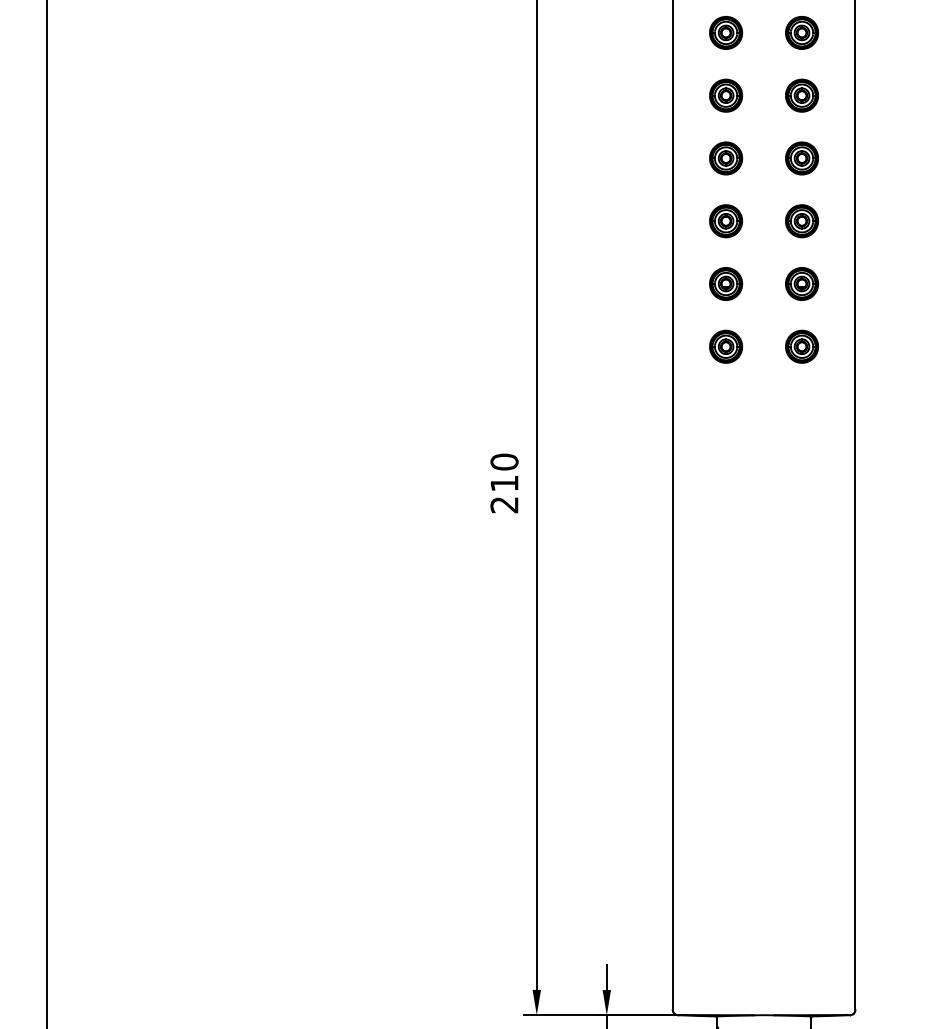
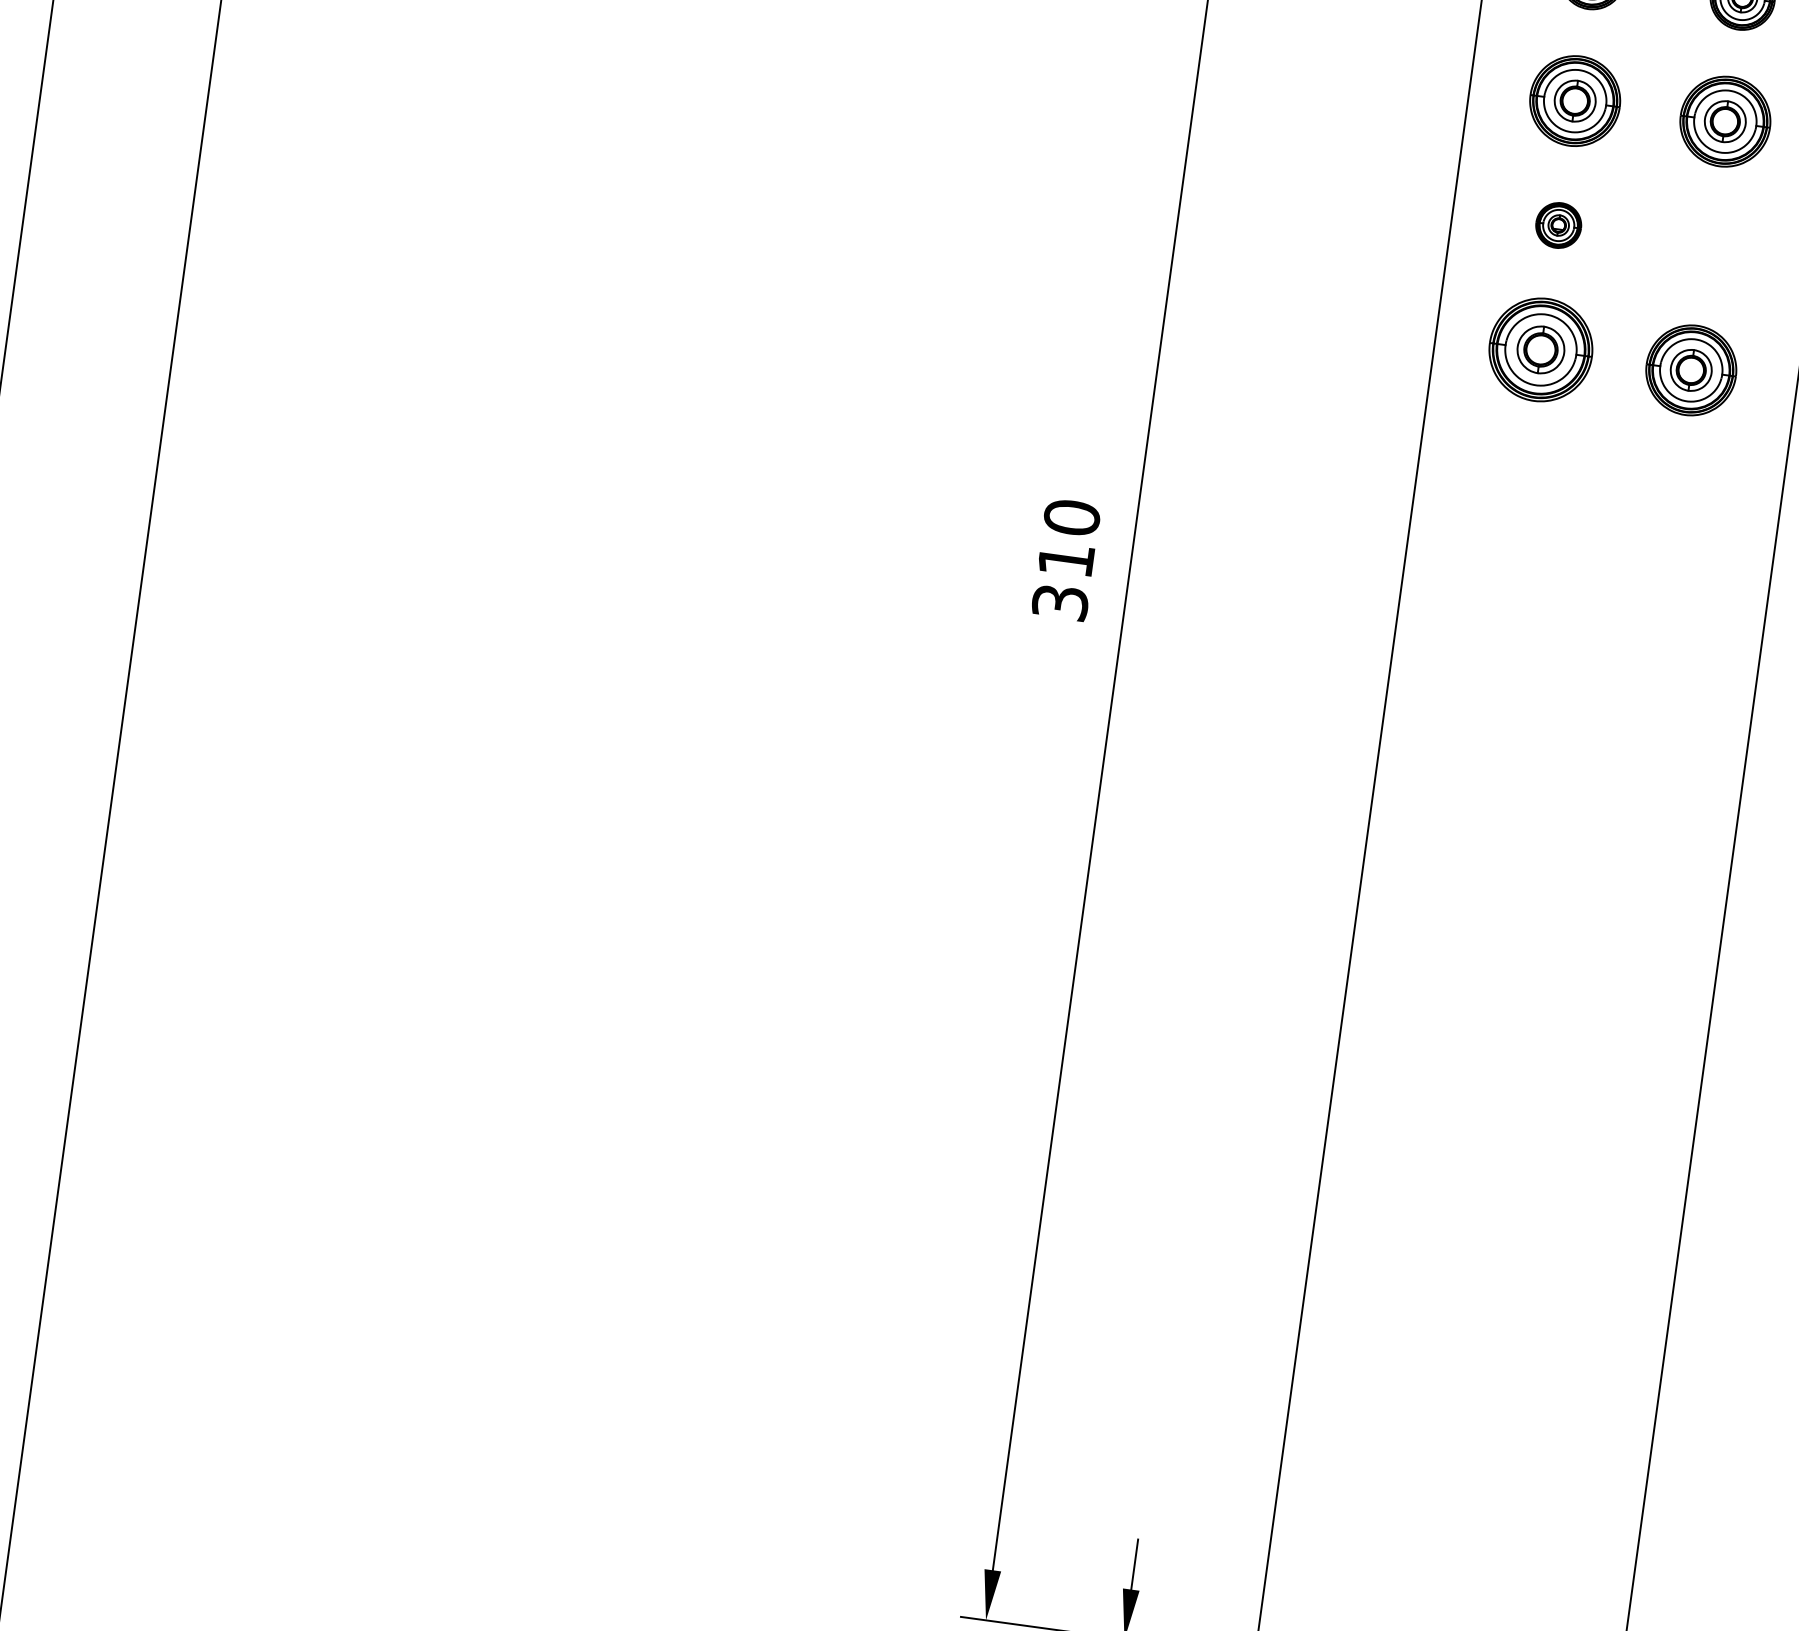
part: (726, 221) -> (1576, 101), size x1.4
part: (802, 221) -> (1726, 122), size x1.4
part: (726, 283) -> (1559, 224), size x0.7
part: (802, 283) -> (1709, 245), removed
part: (726, 346) -> (1542, 349), size x1.6
part: (802, 346) -> (1692, 369), size x1.4
text: (504, 505) -> (1060, 603), 210 -> 310

